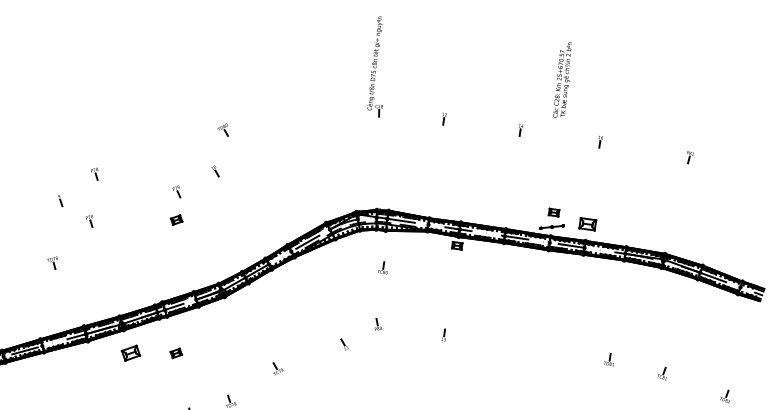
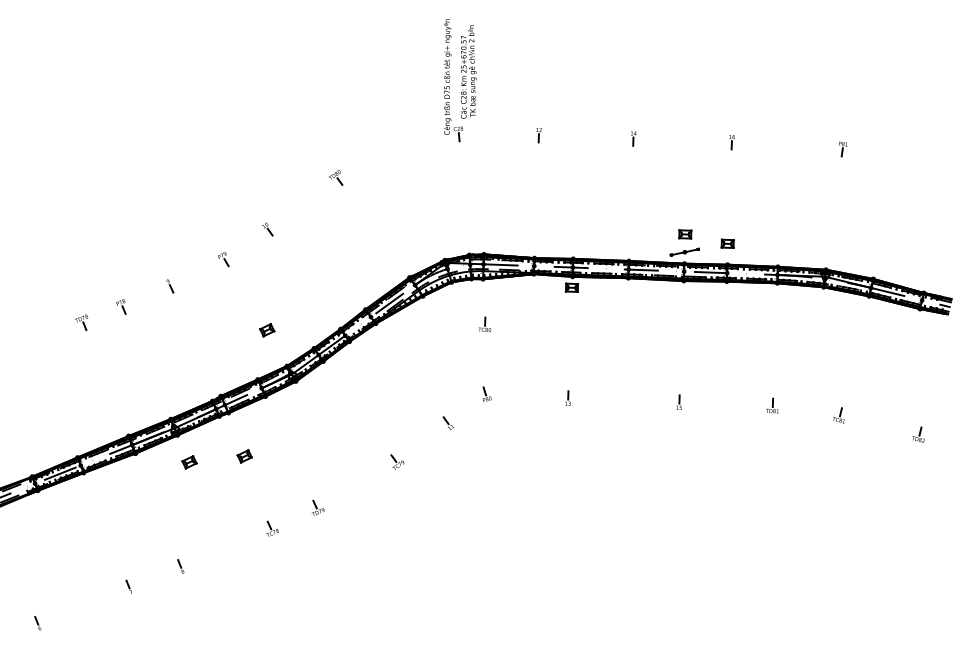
text: (563, 79) -> (468, 71), moved
part: (223, 129) -> (335, 177), moved
part: (94, 173) -> (121, 248), removed
part: (60, 200) -> (170, 286), moved
part: (176, 220) -> (267, 330), moved
part: (587, 223) -> (727, 243), size x0.62
part: (52, 262) -> (81, 322), moved
part: (533, 347) -> (678, 401), added
part: (130, 353) -> (189, 462), size x0.62
part: (278, 368) -> (397, 461), moved

